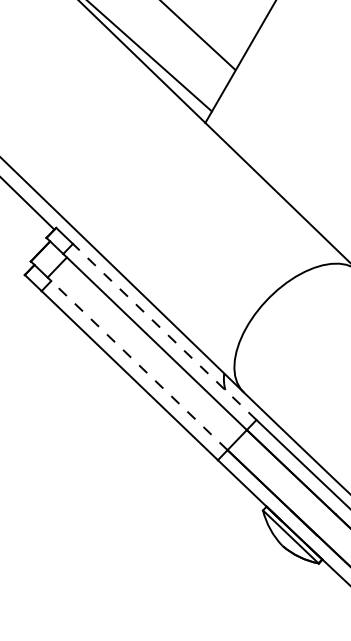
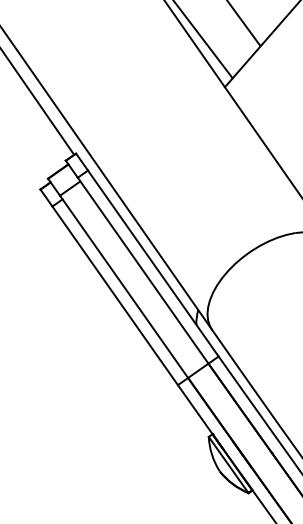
line: (164, 331) -> (153, 263), dashed -> solid
line: (137, 363) -> (124, 286), dashed -> solid

